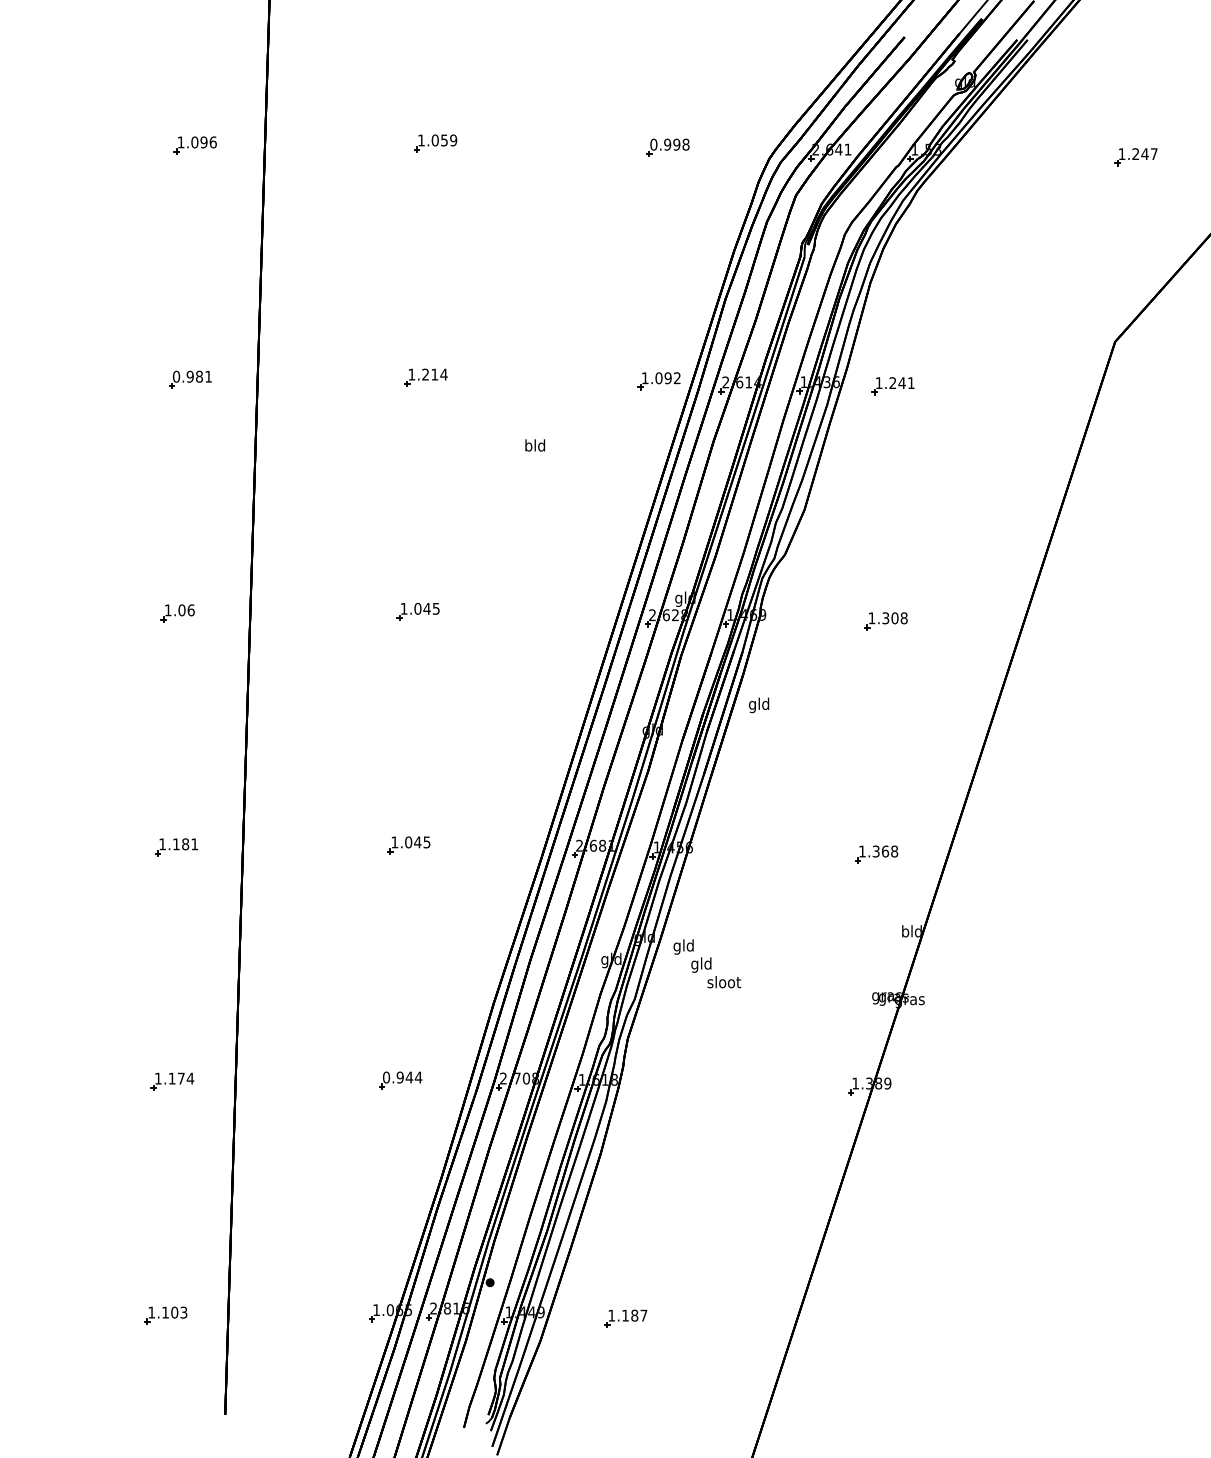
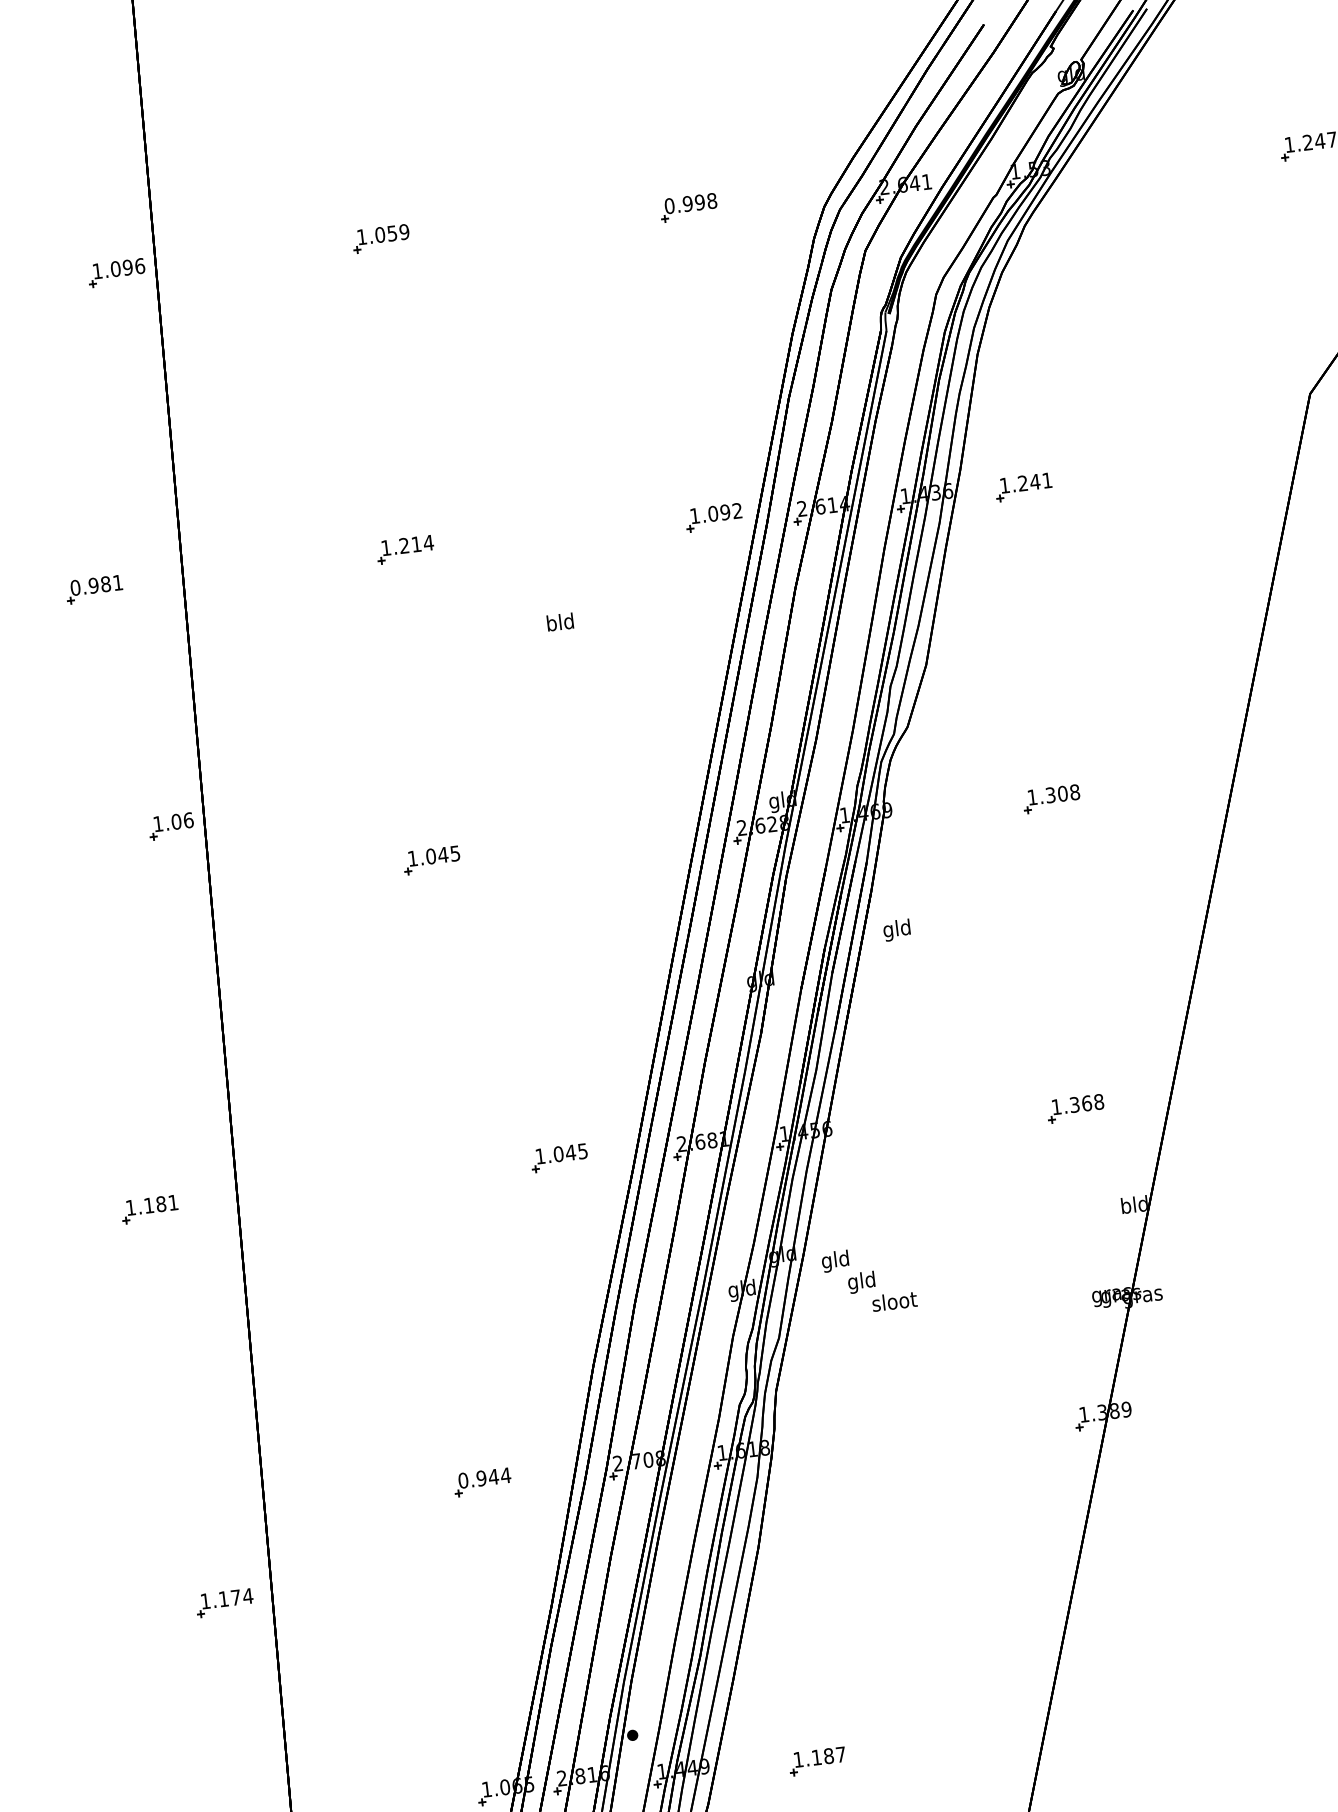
part: (194, 145) -> (115, 273), moved
part: (177, 613) -> (171, 826), moved
part: (408, 845) -> (558, 1158), moved
part: (172, 1081) -> (224, 1602), moved

